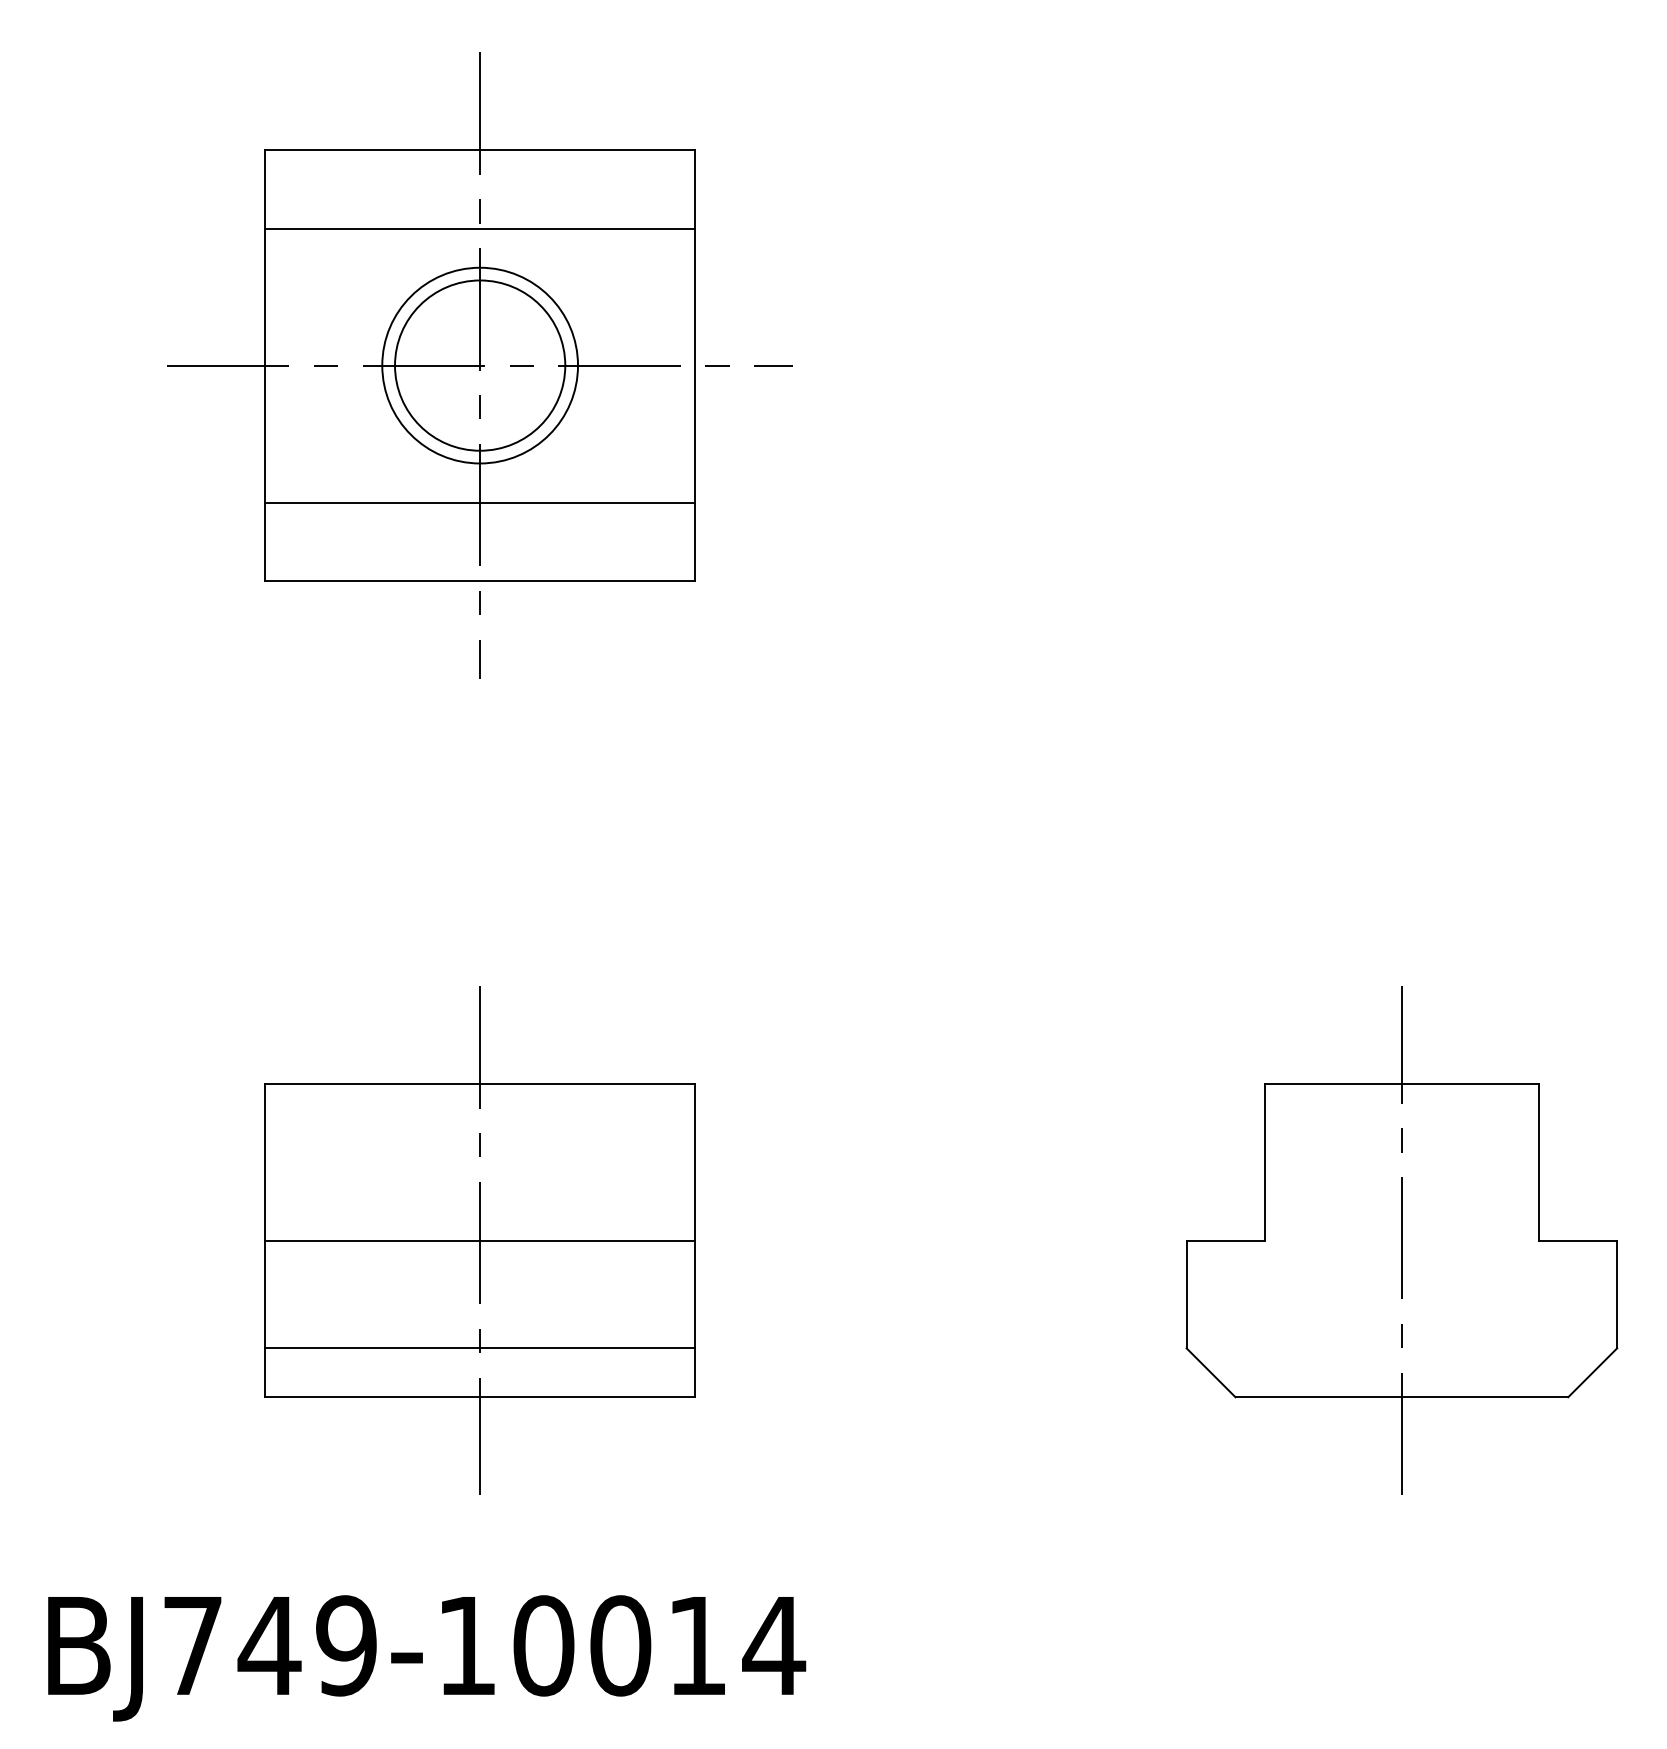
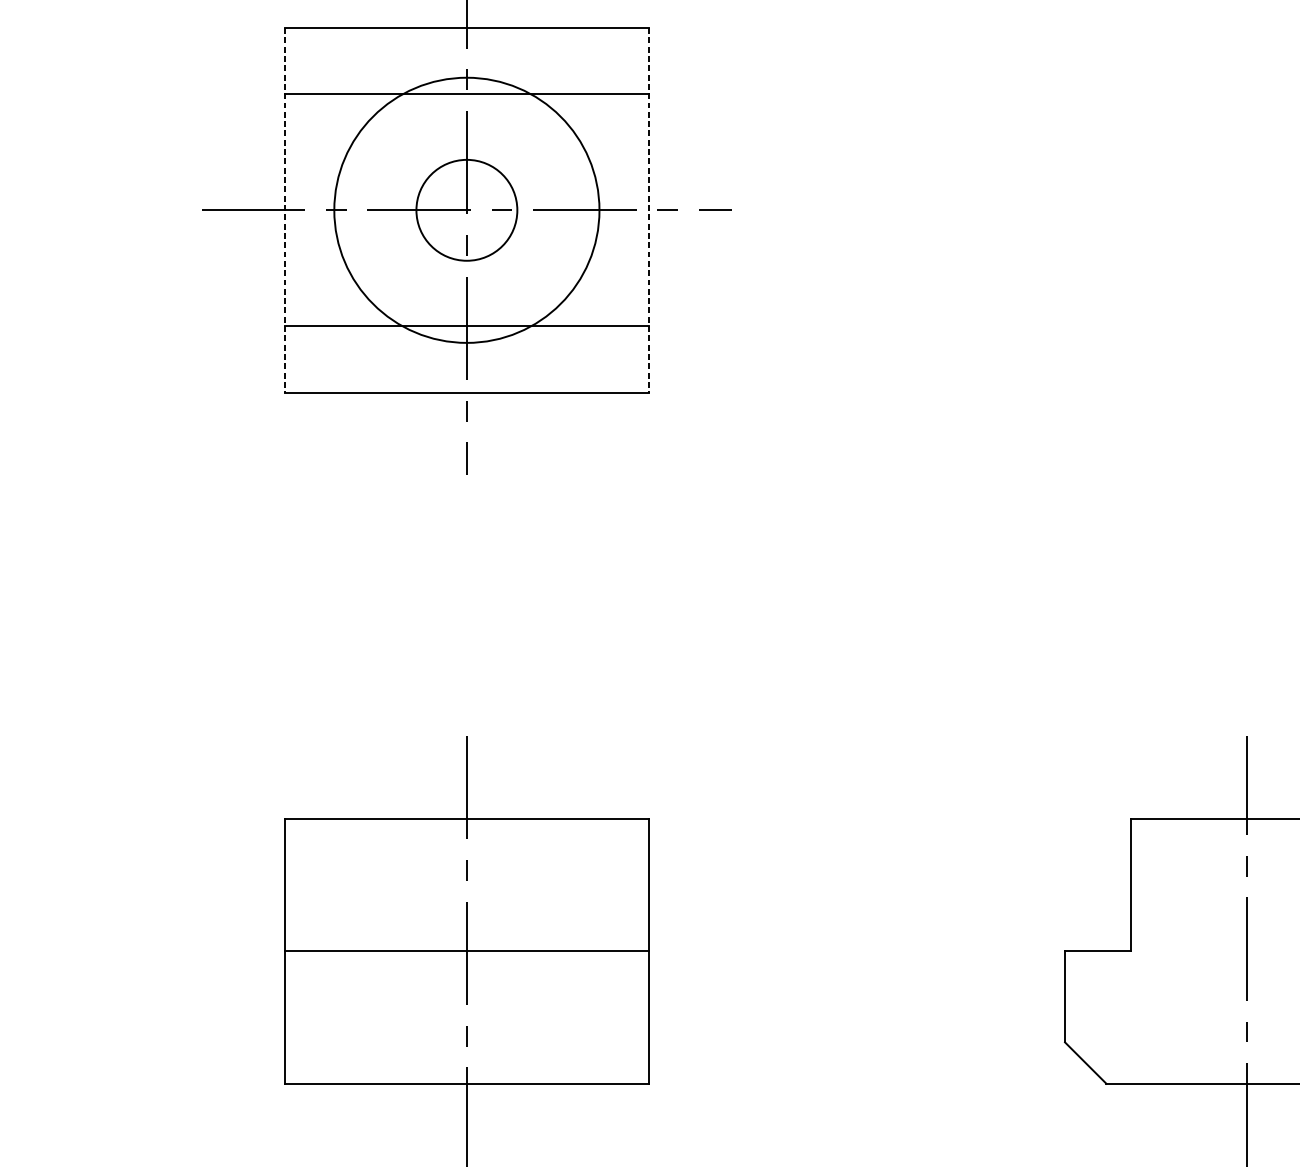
circle: (480, 365) -> (467, 210), size x0.7
circle: (480, 365) -> (467, 210), size x1.6
line: (264, 366) -> (284, 211), solid -> dashed
line: (695, 366) -> (649, 211), solid -> dashed
line: (479, 1348) -> (466, 1042), removed

